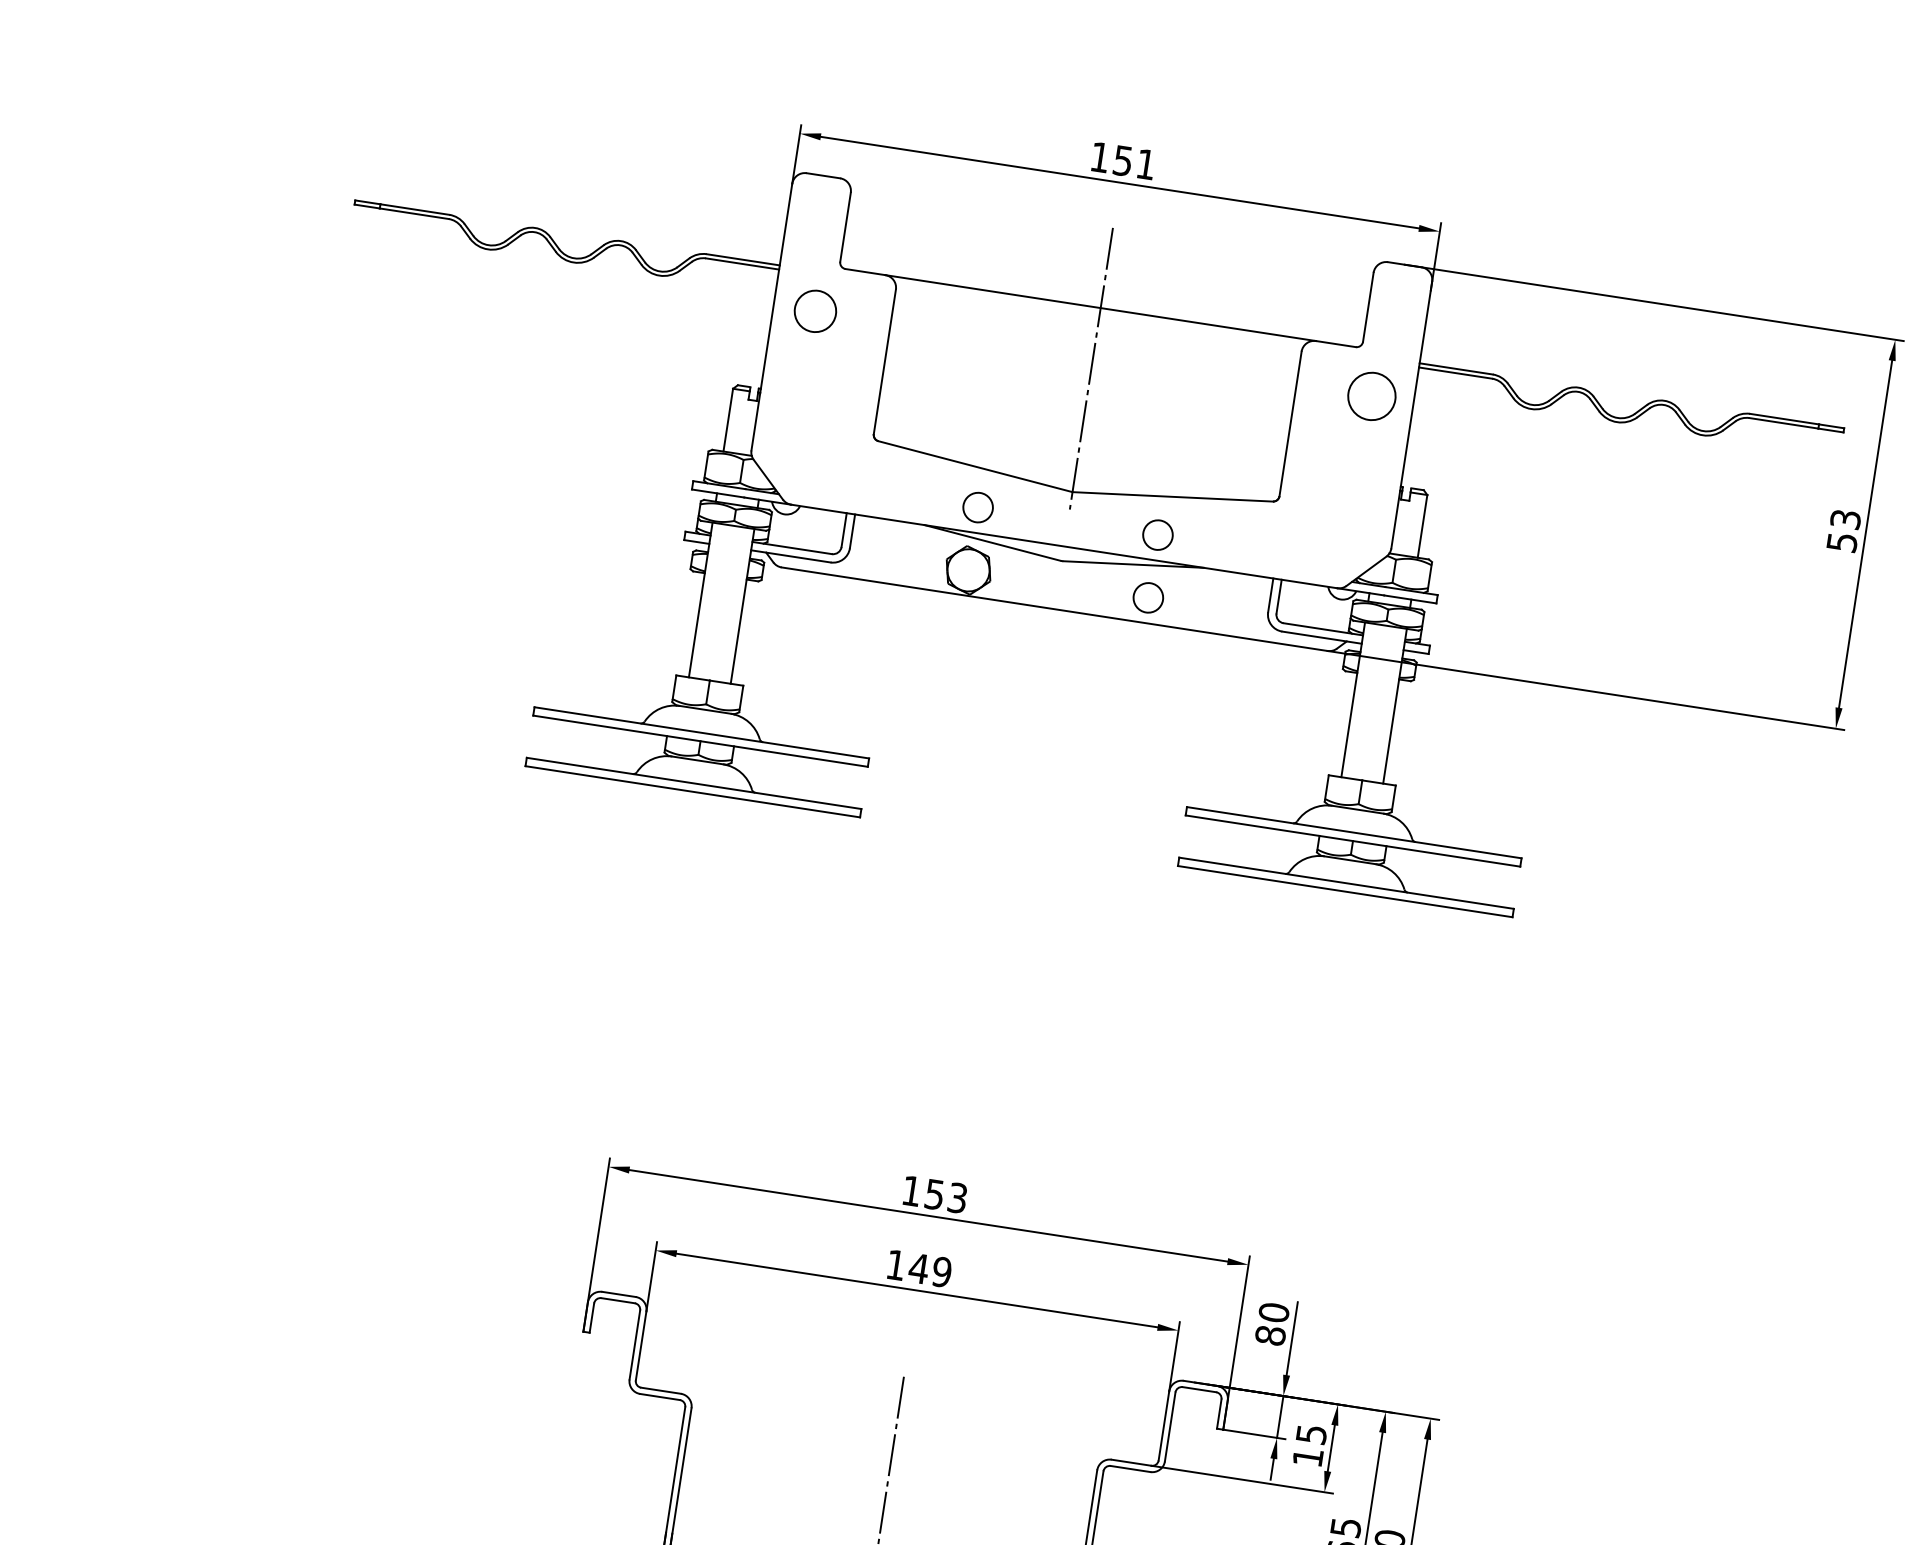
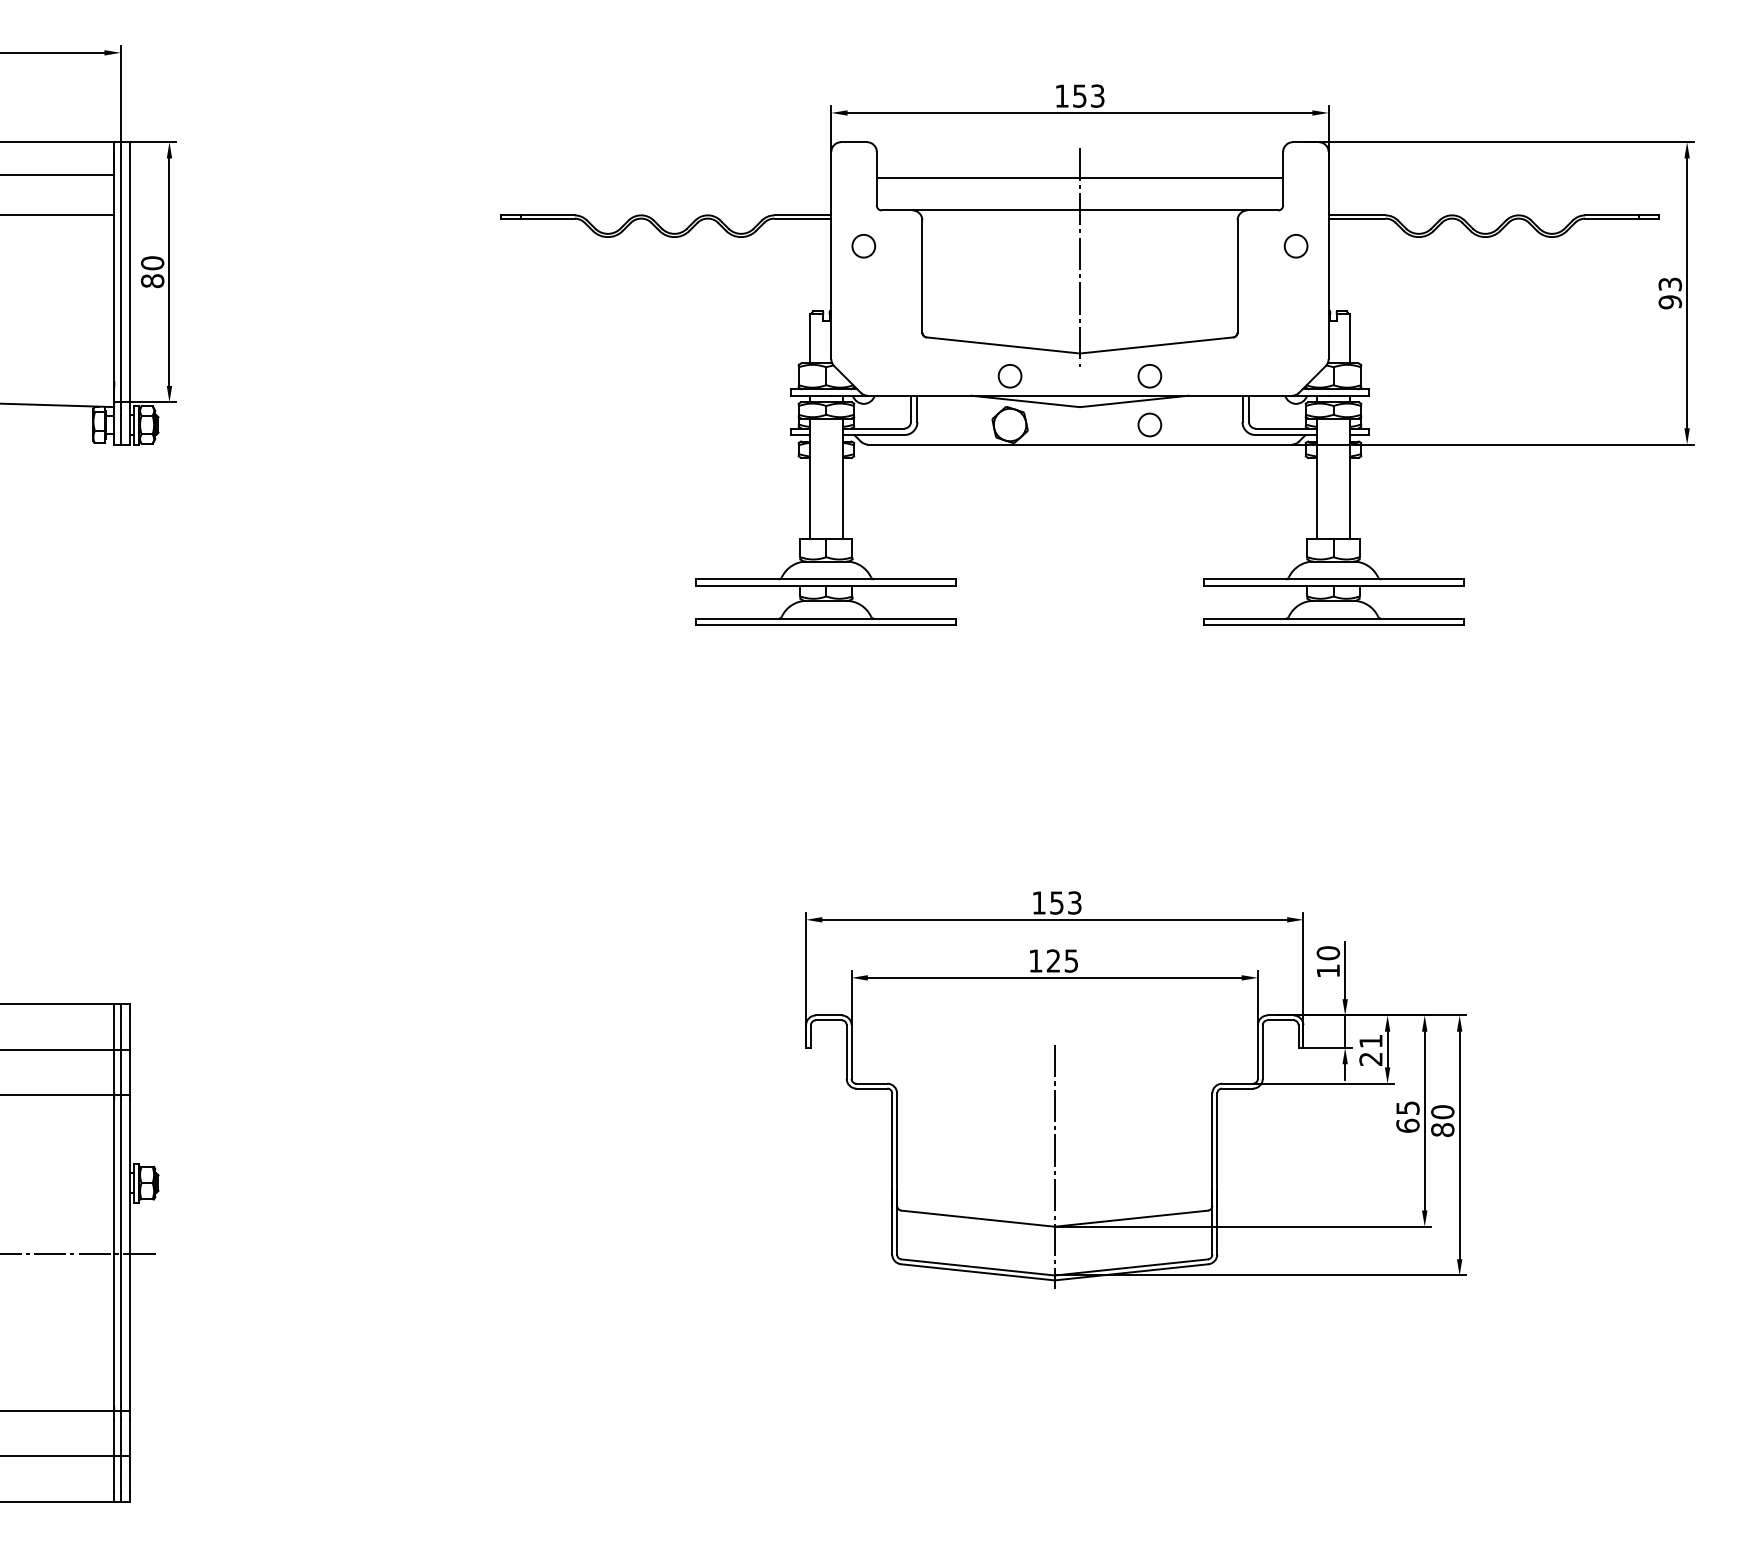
text: (1145, 163) -> (1097, 95), 151 -> 153
line: (1106, 265) -> (1079, 177), added
circle: (815, 311) -> (863, 246), size x0.71
circle: (1370, 396) -> (1295, 246), size x0.62
text: (1841, 542) -> (1669, 302), 53 -> 93
text: (930, 1269) -> (1062, 960), 149 -> 125
text: (1270, 1334) -> (1328, 970), 80 -> 10
text: (1309, 1444) -> (1370, 1049), 15 -> 21

